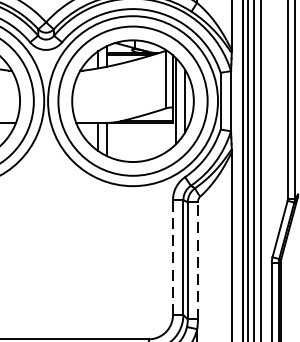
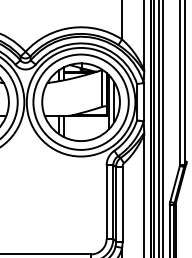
line: (172, 258) -> (106, 202), dashed -> solid
line: (197, 259) -> (122, 203), dashed -> solid

